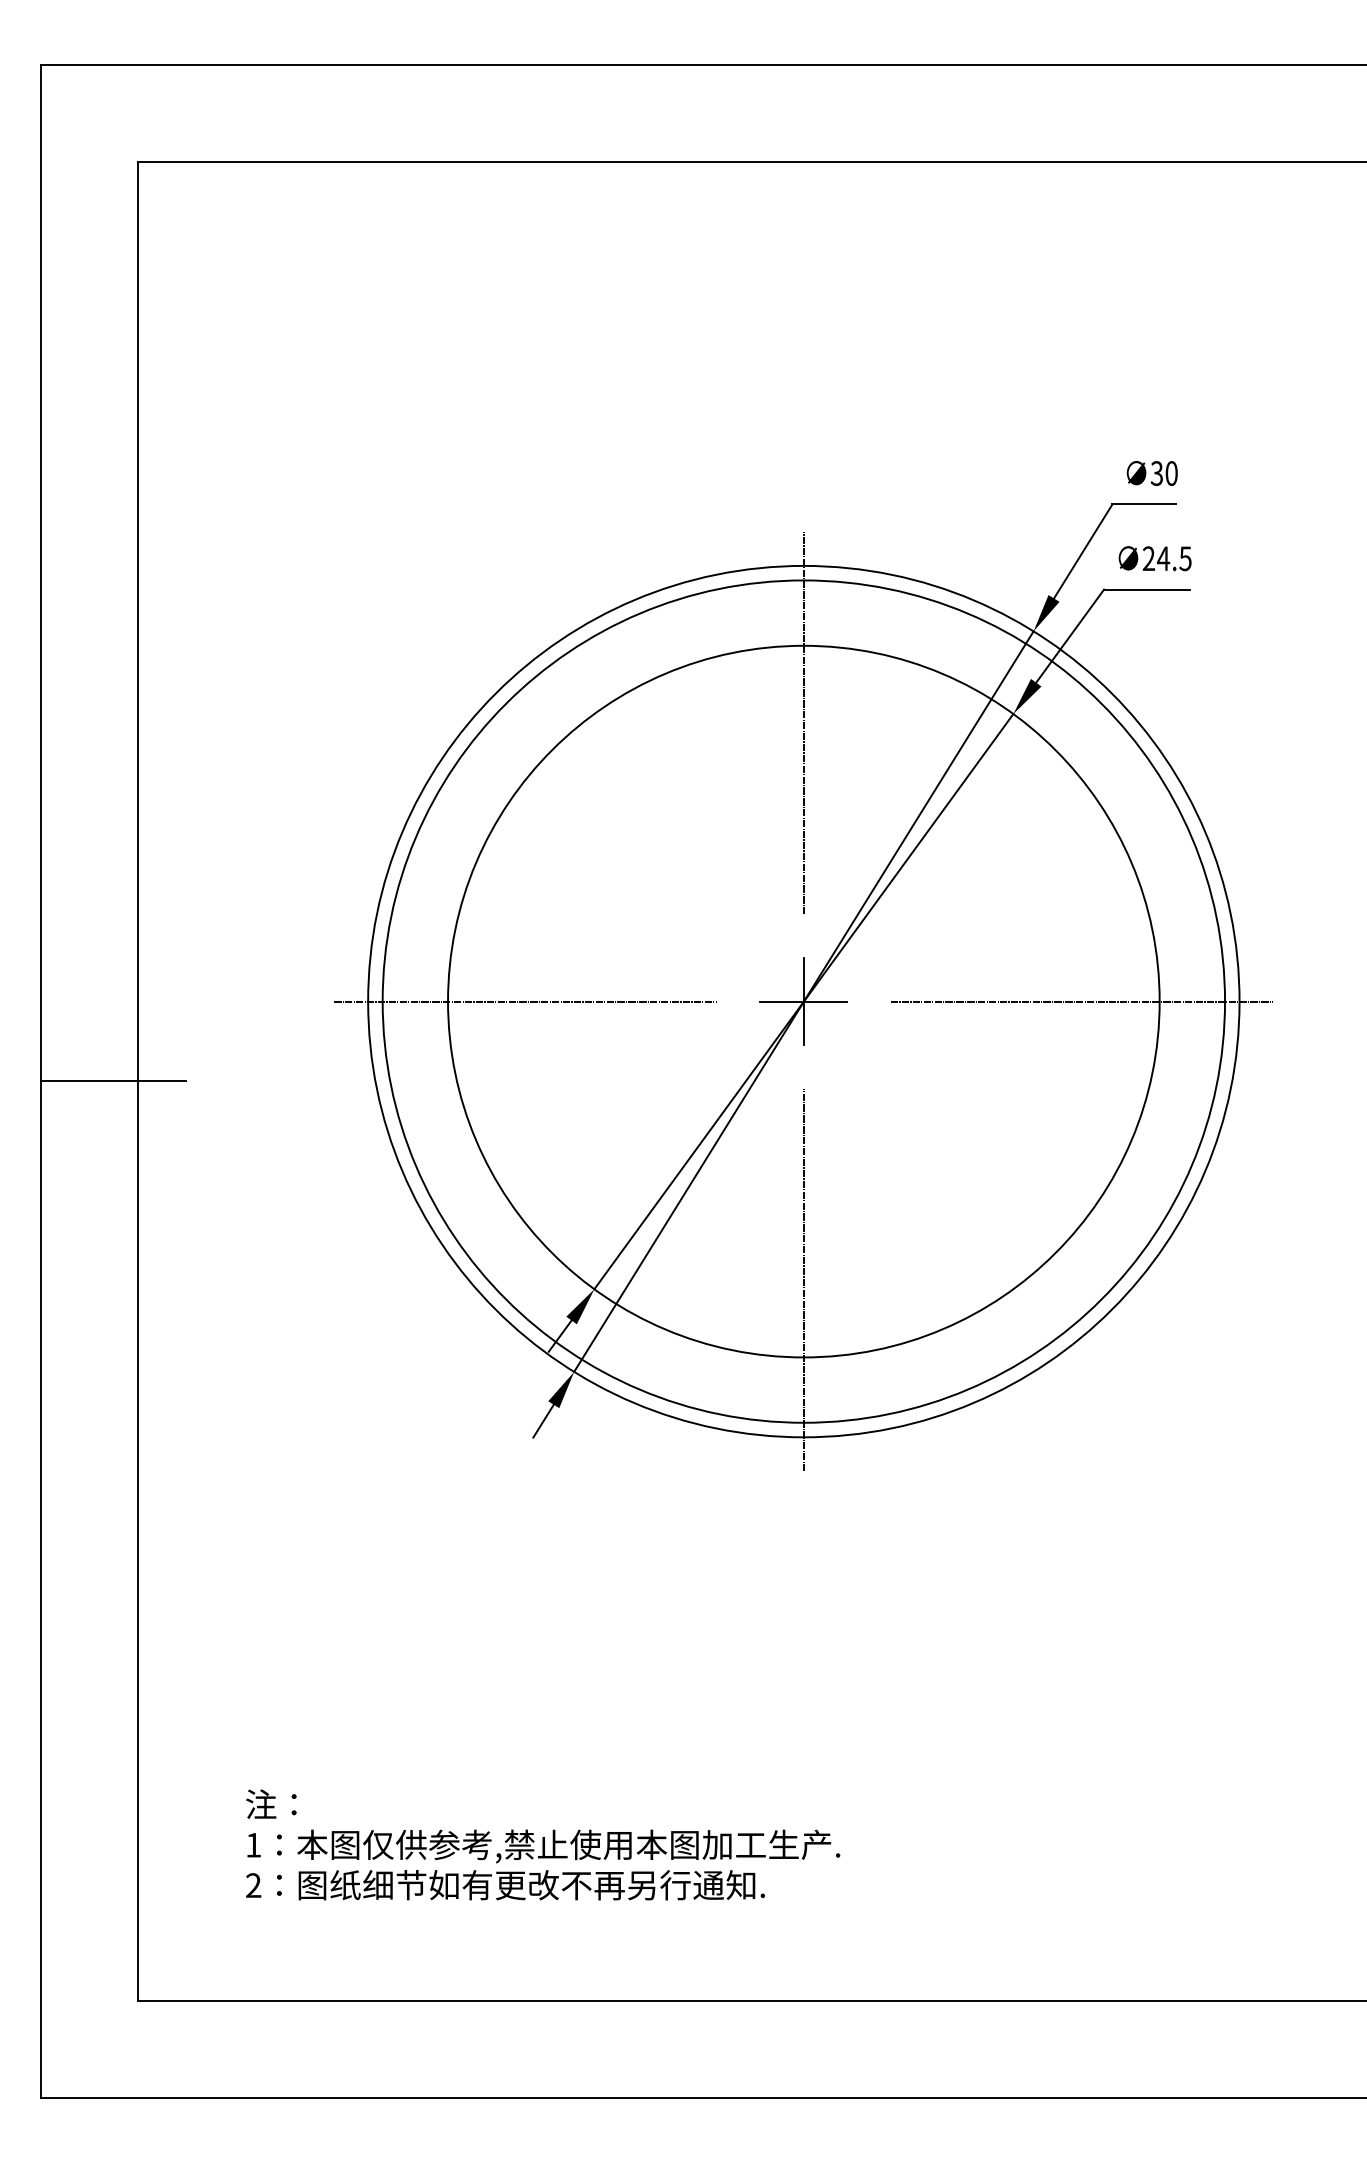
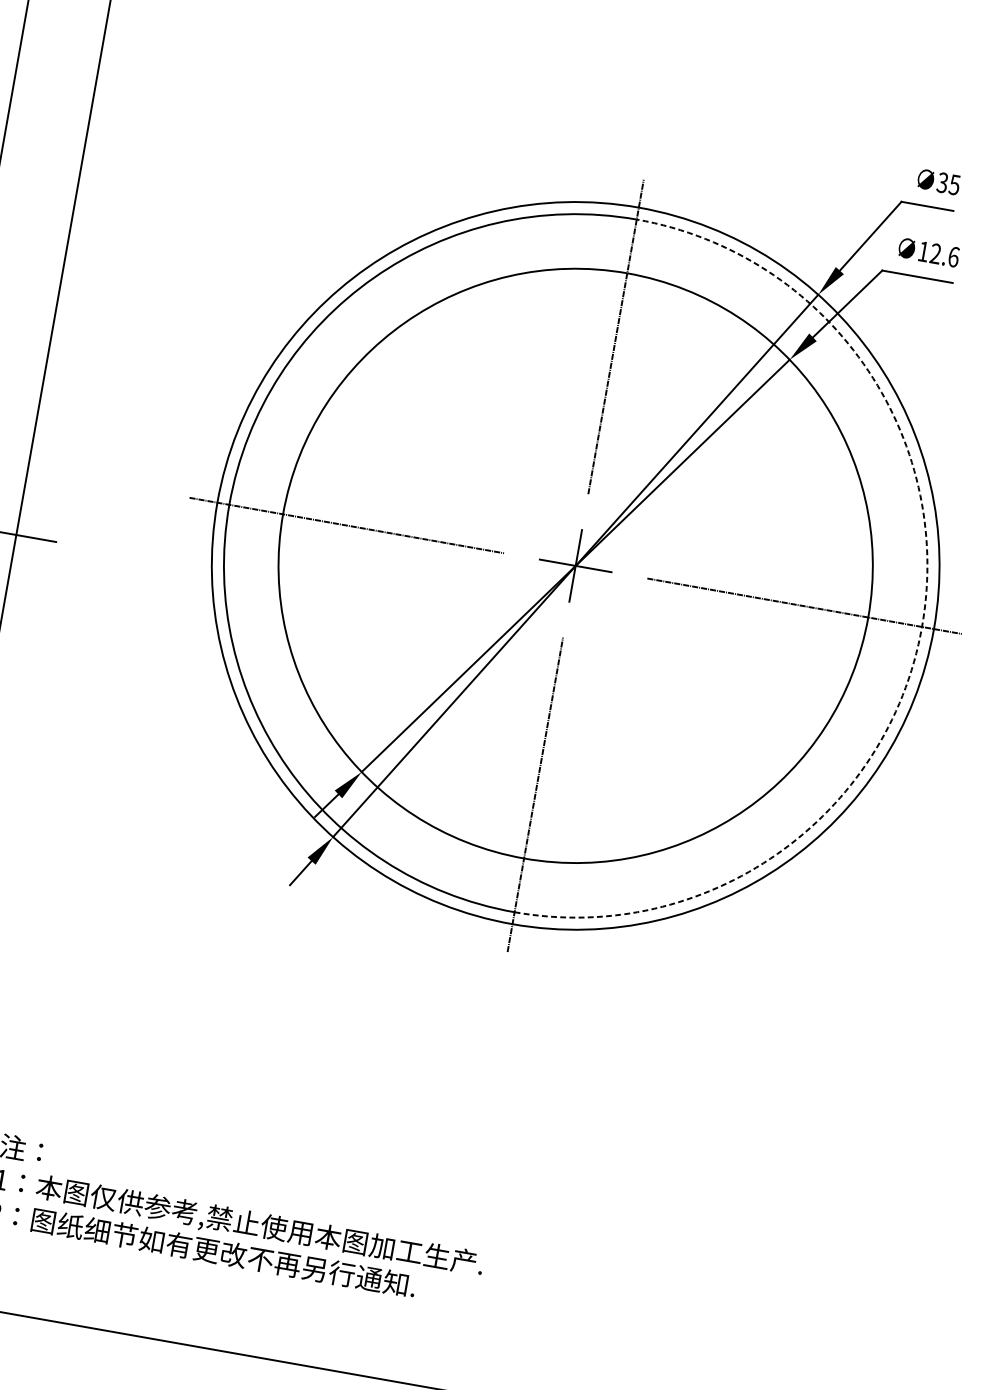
text: (1171, 473) -> (954, 184), 30 -> 35
text: (1166, 558) -> (938, 254), 24.5 -> 12.6
arc: (1225, 1001) -> (922, 626), solid -> dashed

